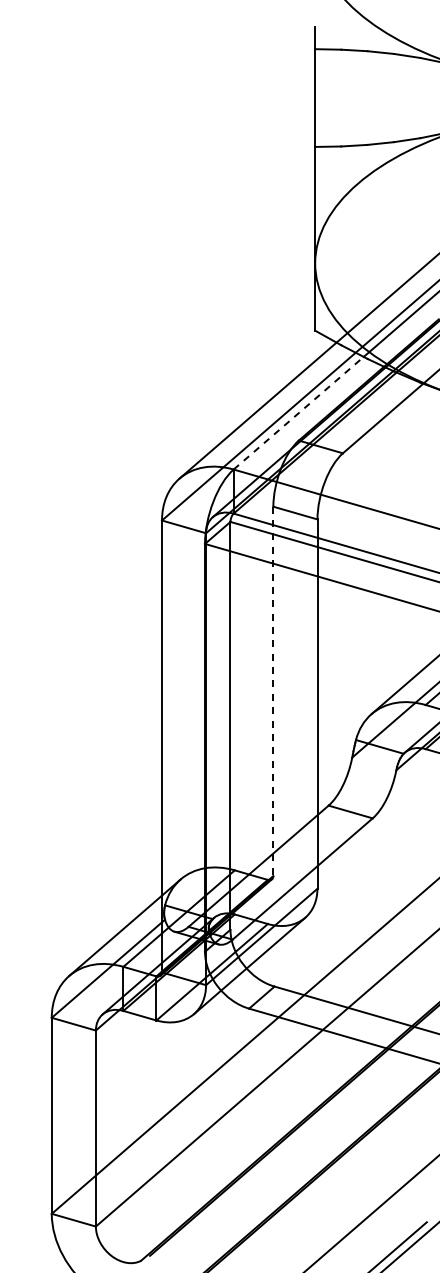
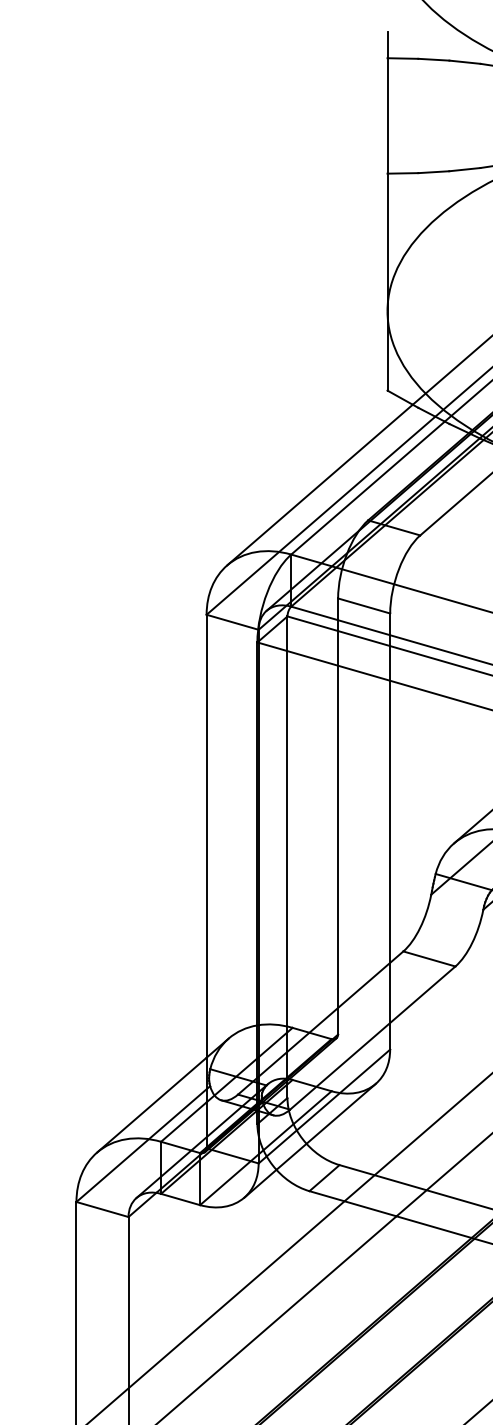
line: (298, 413) -> (367, 488), dashed -> solid
line: (273, 691) -> (338, 816), dashed -> solid

